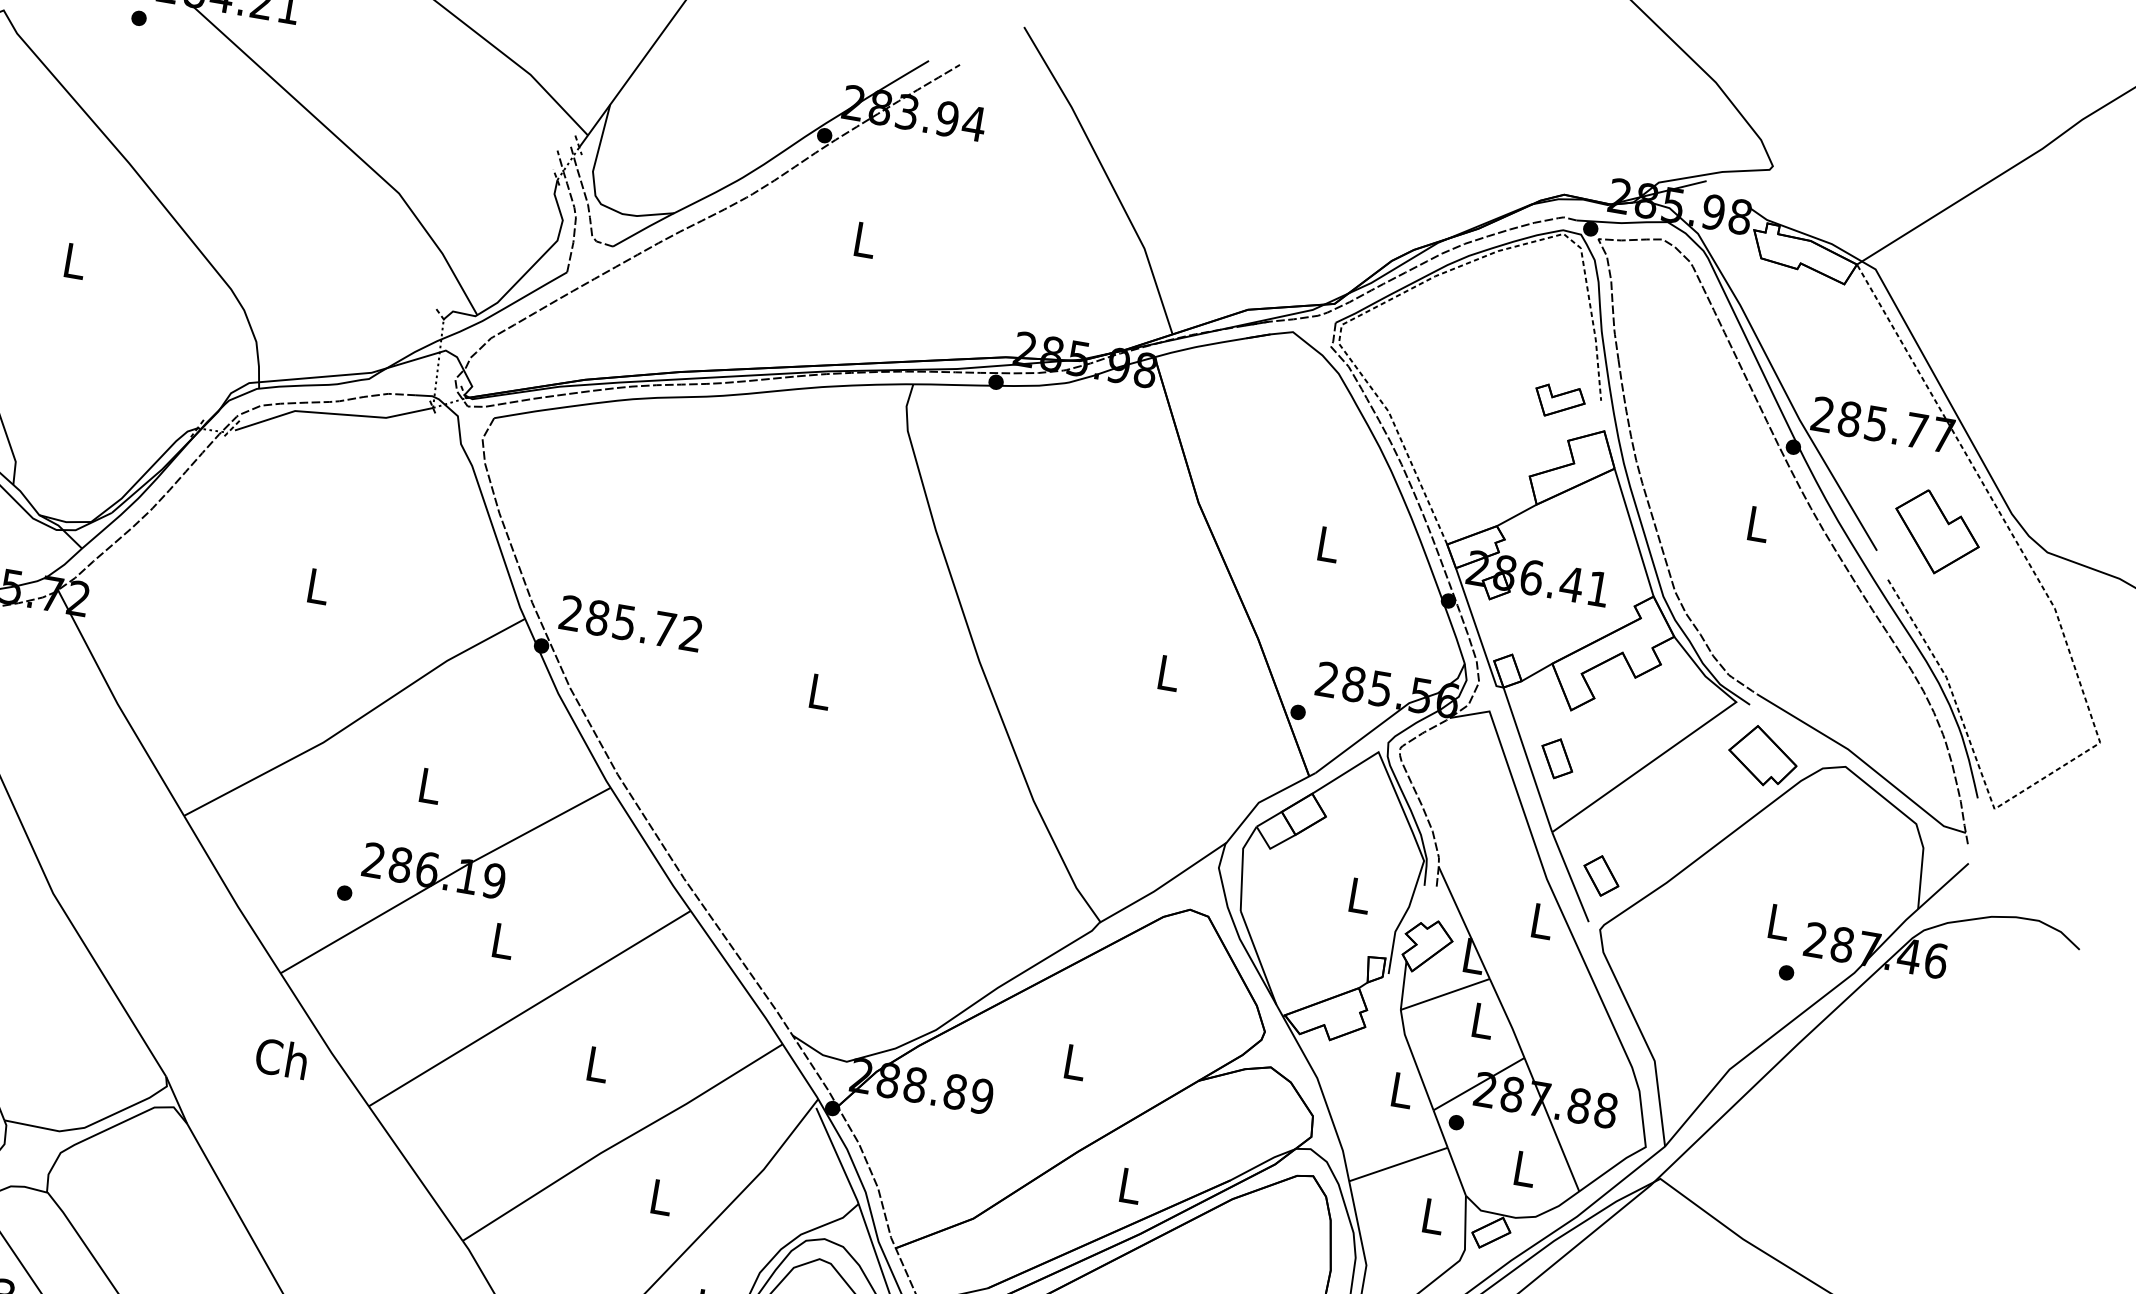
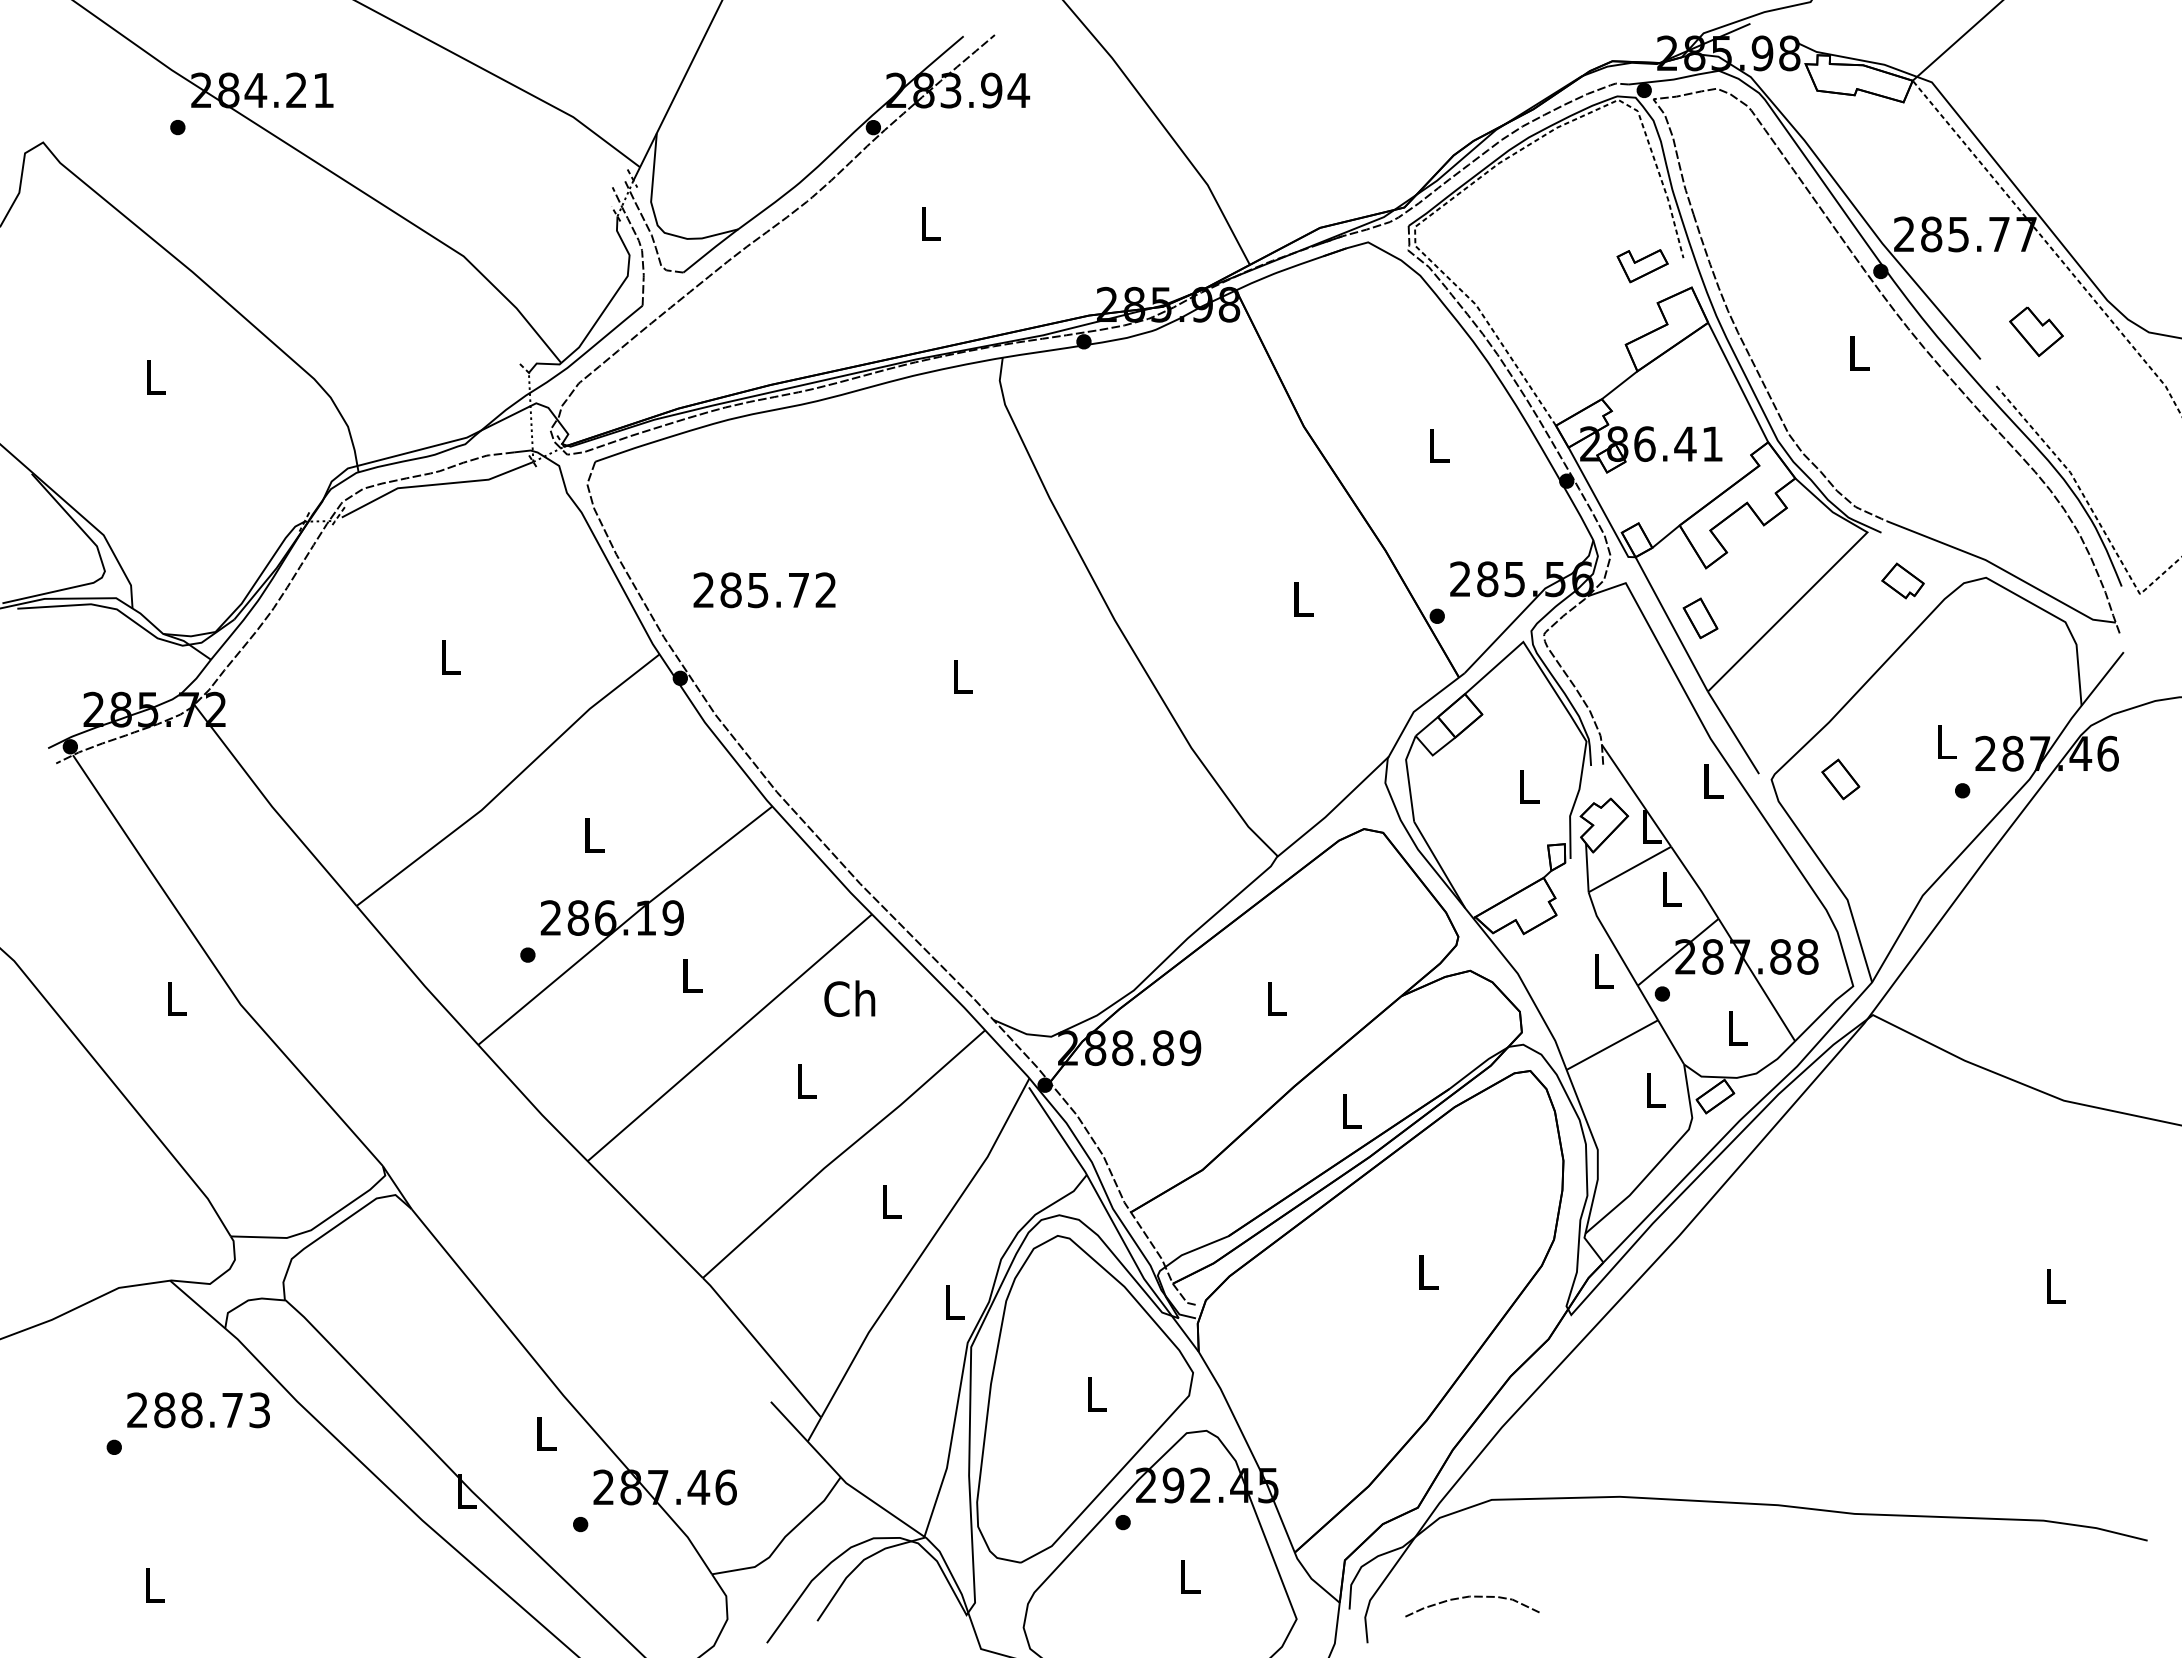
part: (1936, 532) -> (2036, 331), size x0.6
text: (630, 623) -> (764, 590), moved
part: (1762, 755) -> (1902, 580), size x0.6
part: (1601, 875) -> (1840, 779), moved
text: (281, 1058) -> (849, 998), moved

